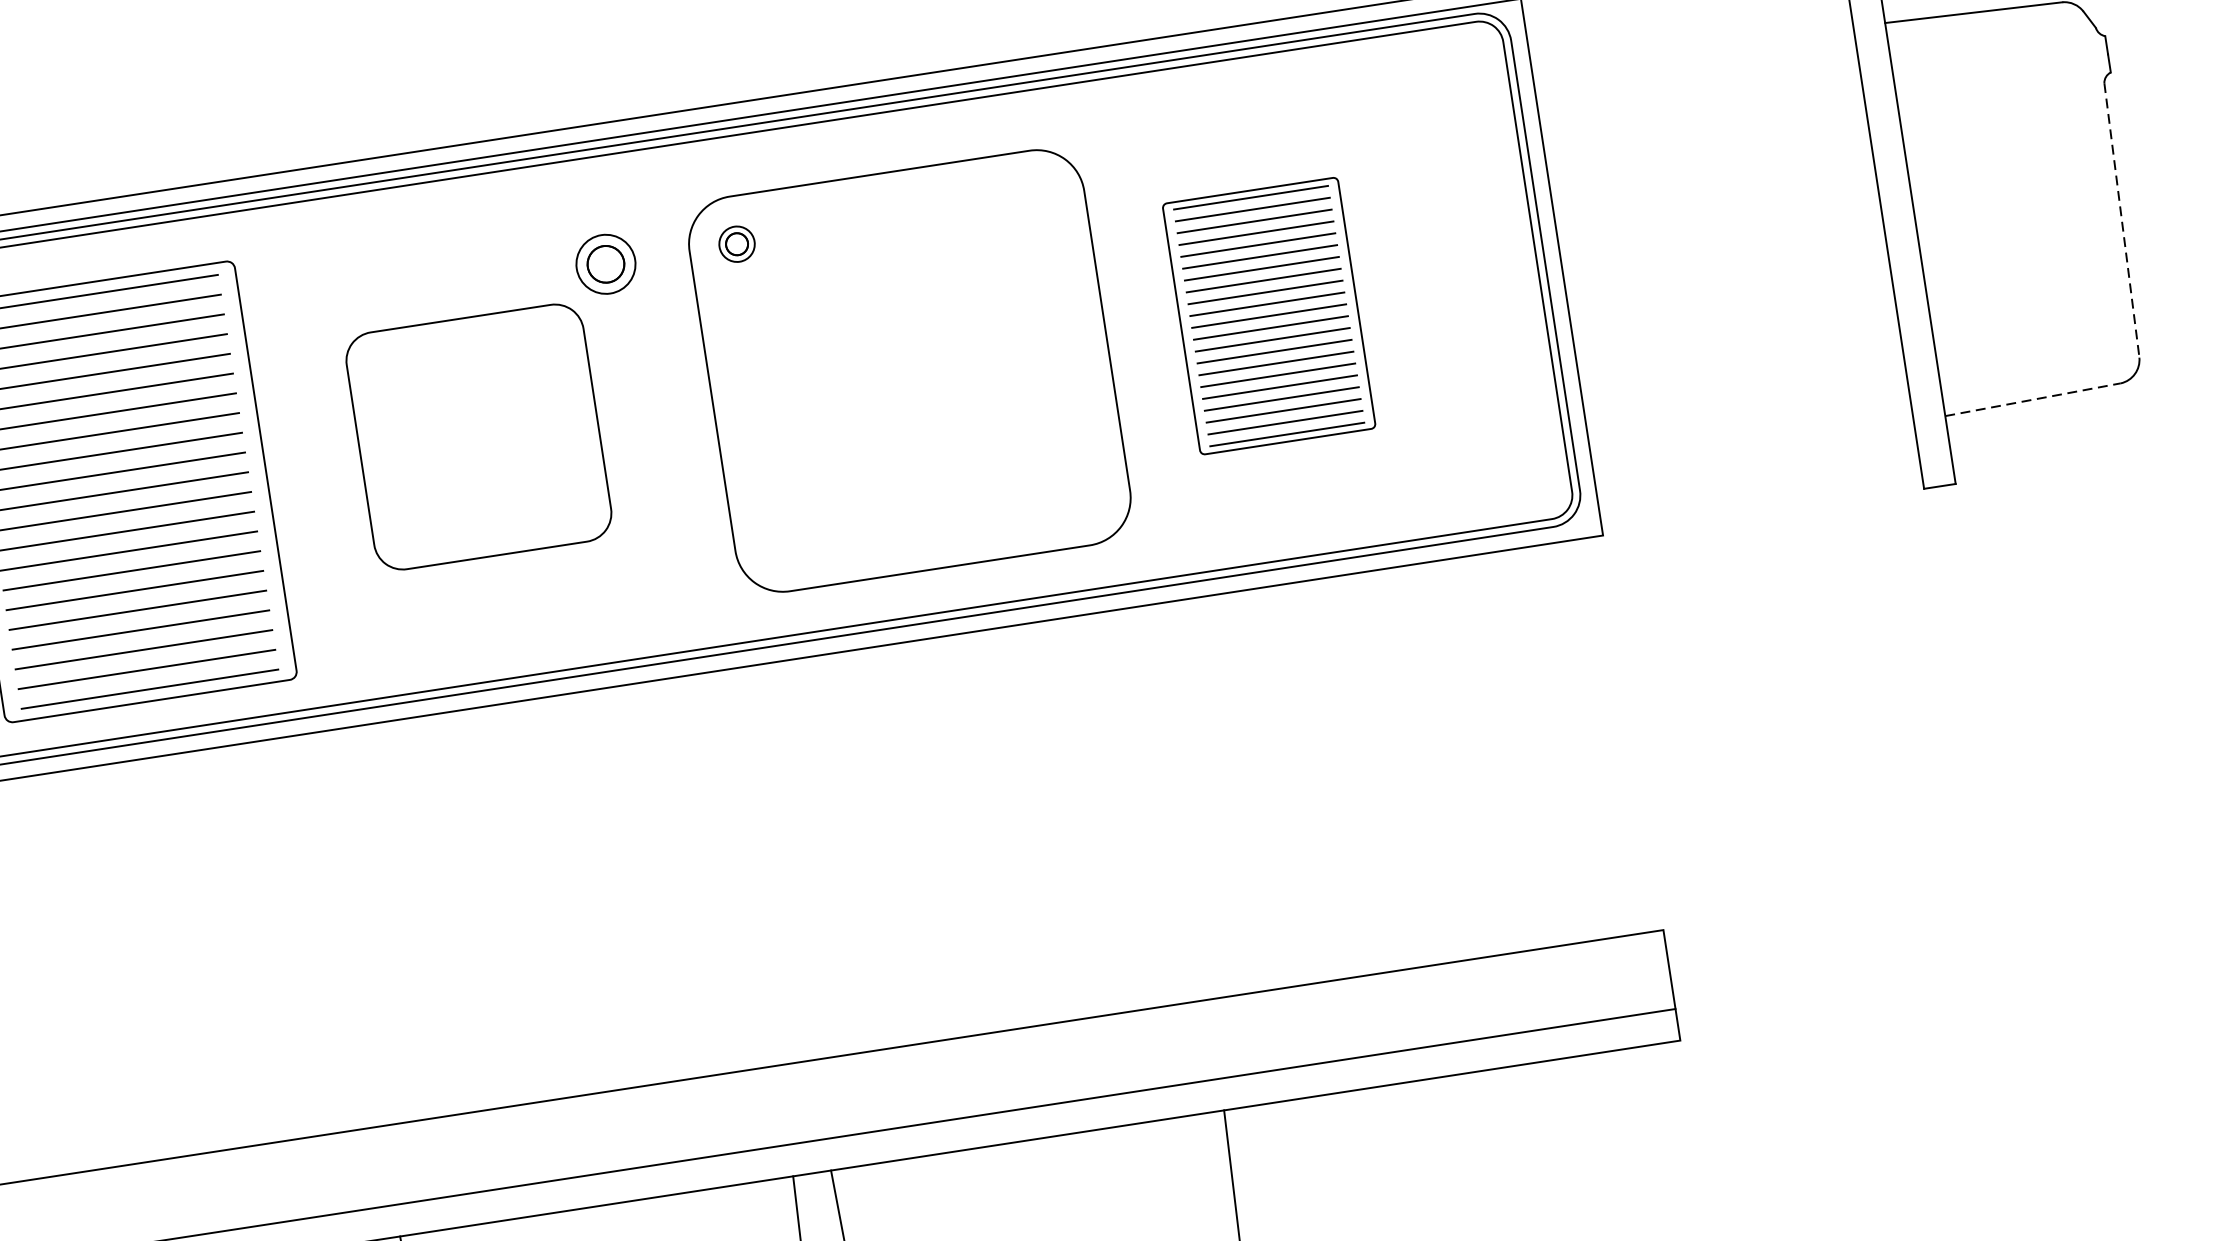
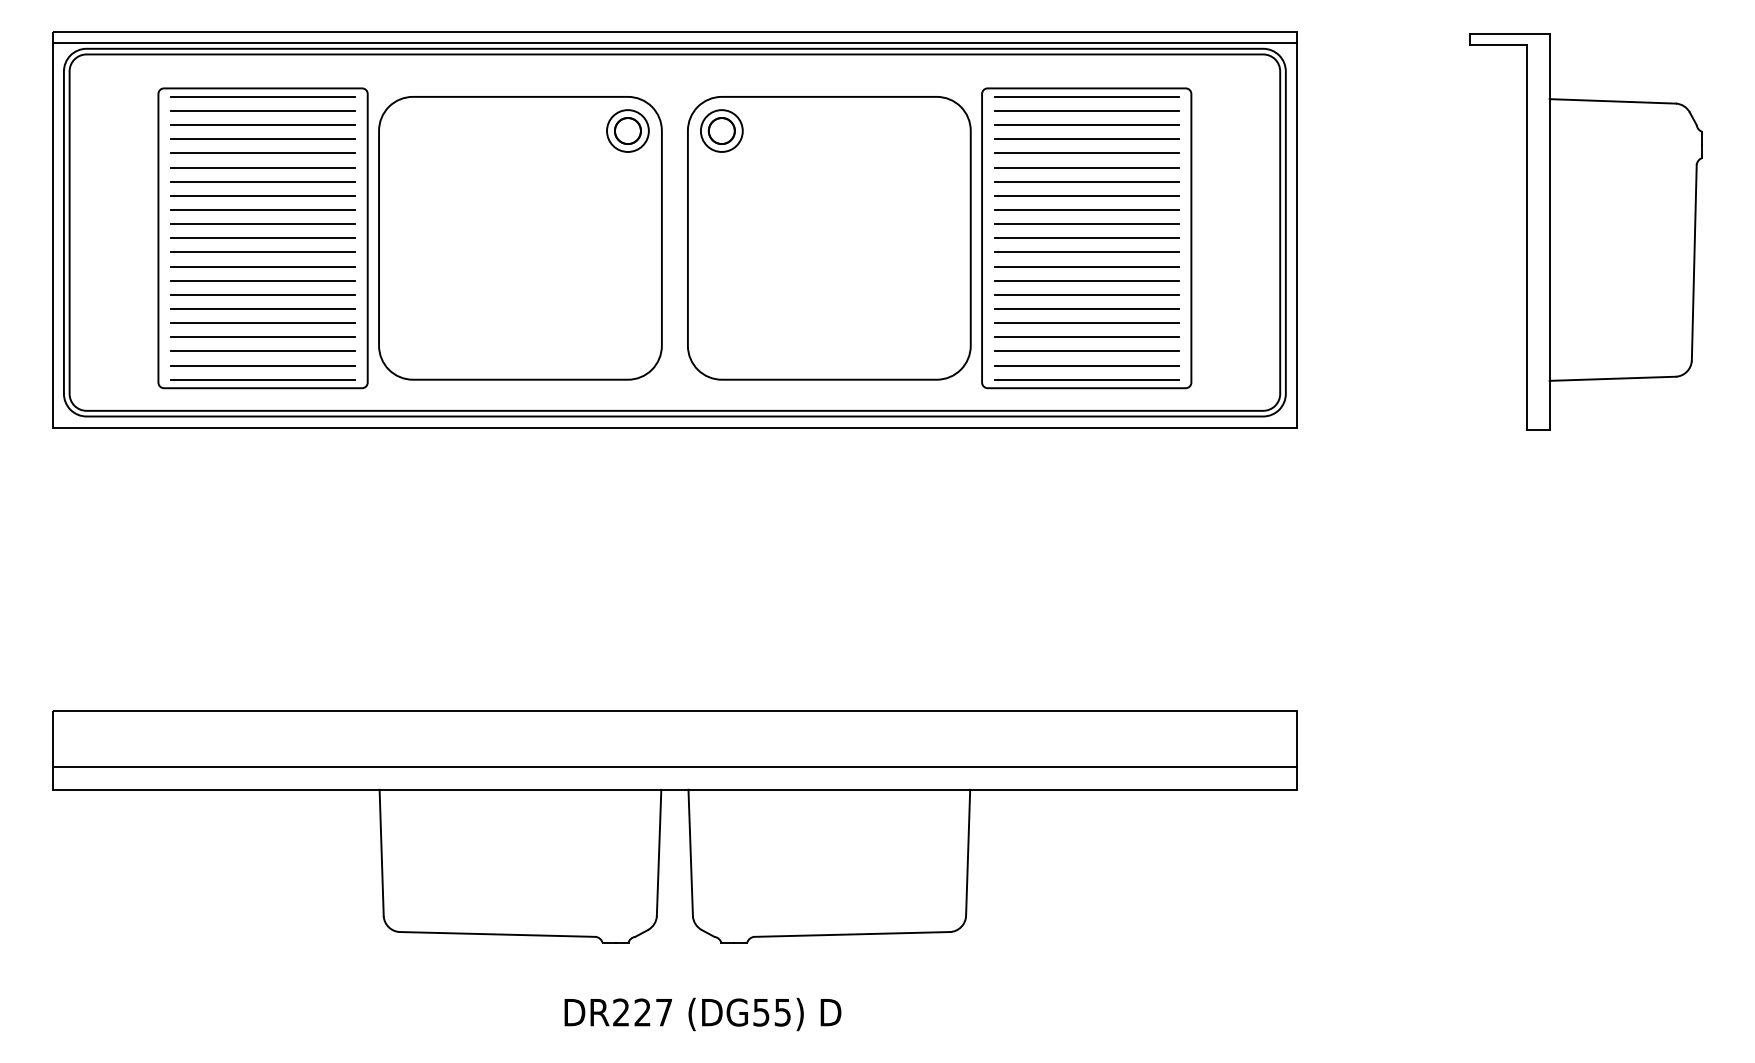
line: (2122, 221) -> (1694, 263), dashed -> solid
part: (736, 243) -> (721, 130), size x1.67
part: (1268, 316) -> (1086, 238), size x1.67
line: (2033, 399) -> (1613, 378), dashed -> solid
part: (478, 437) -> (520, 238), size x1.67

